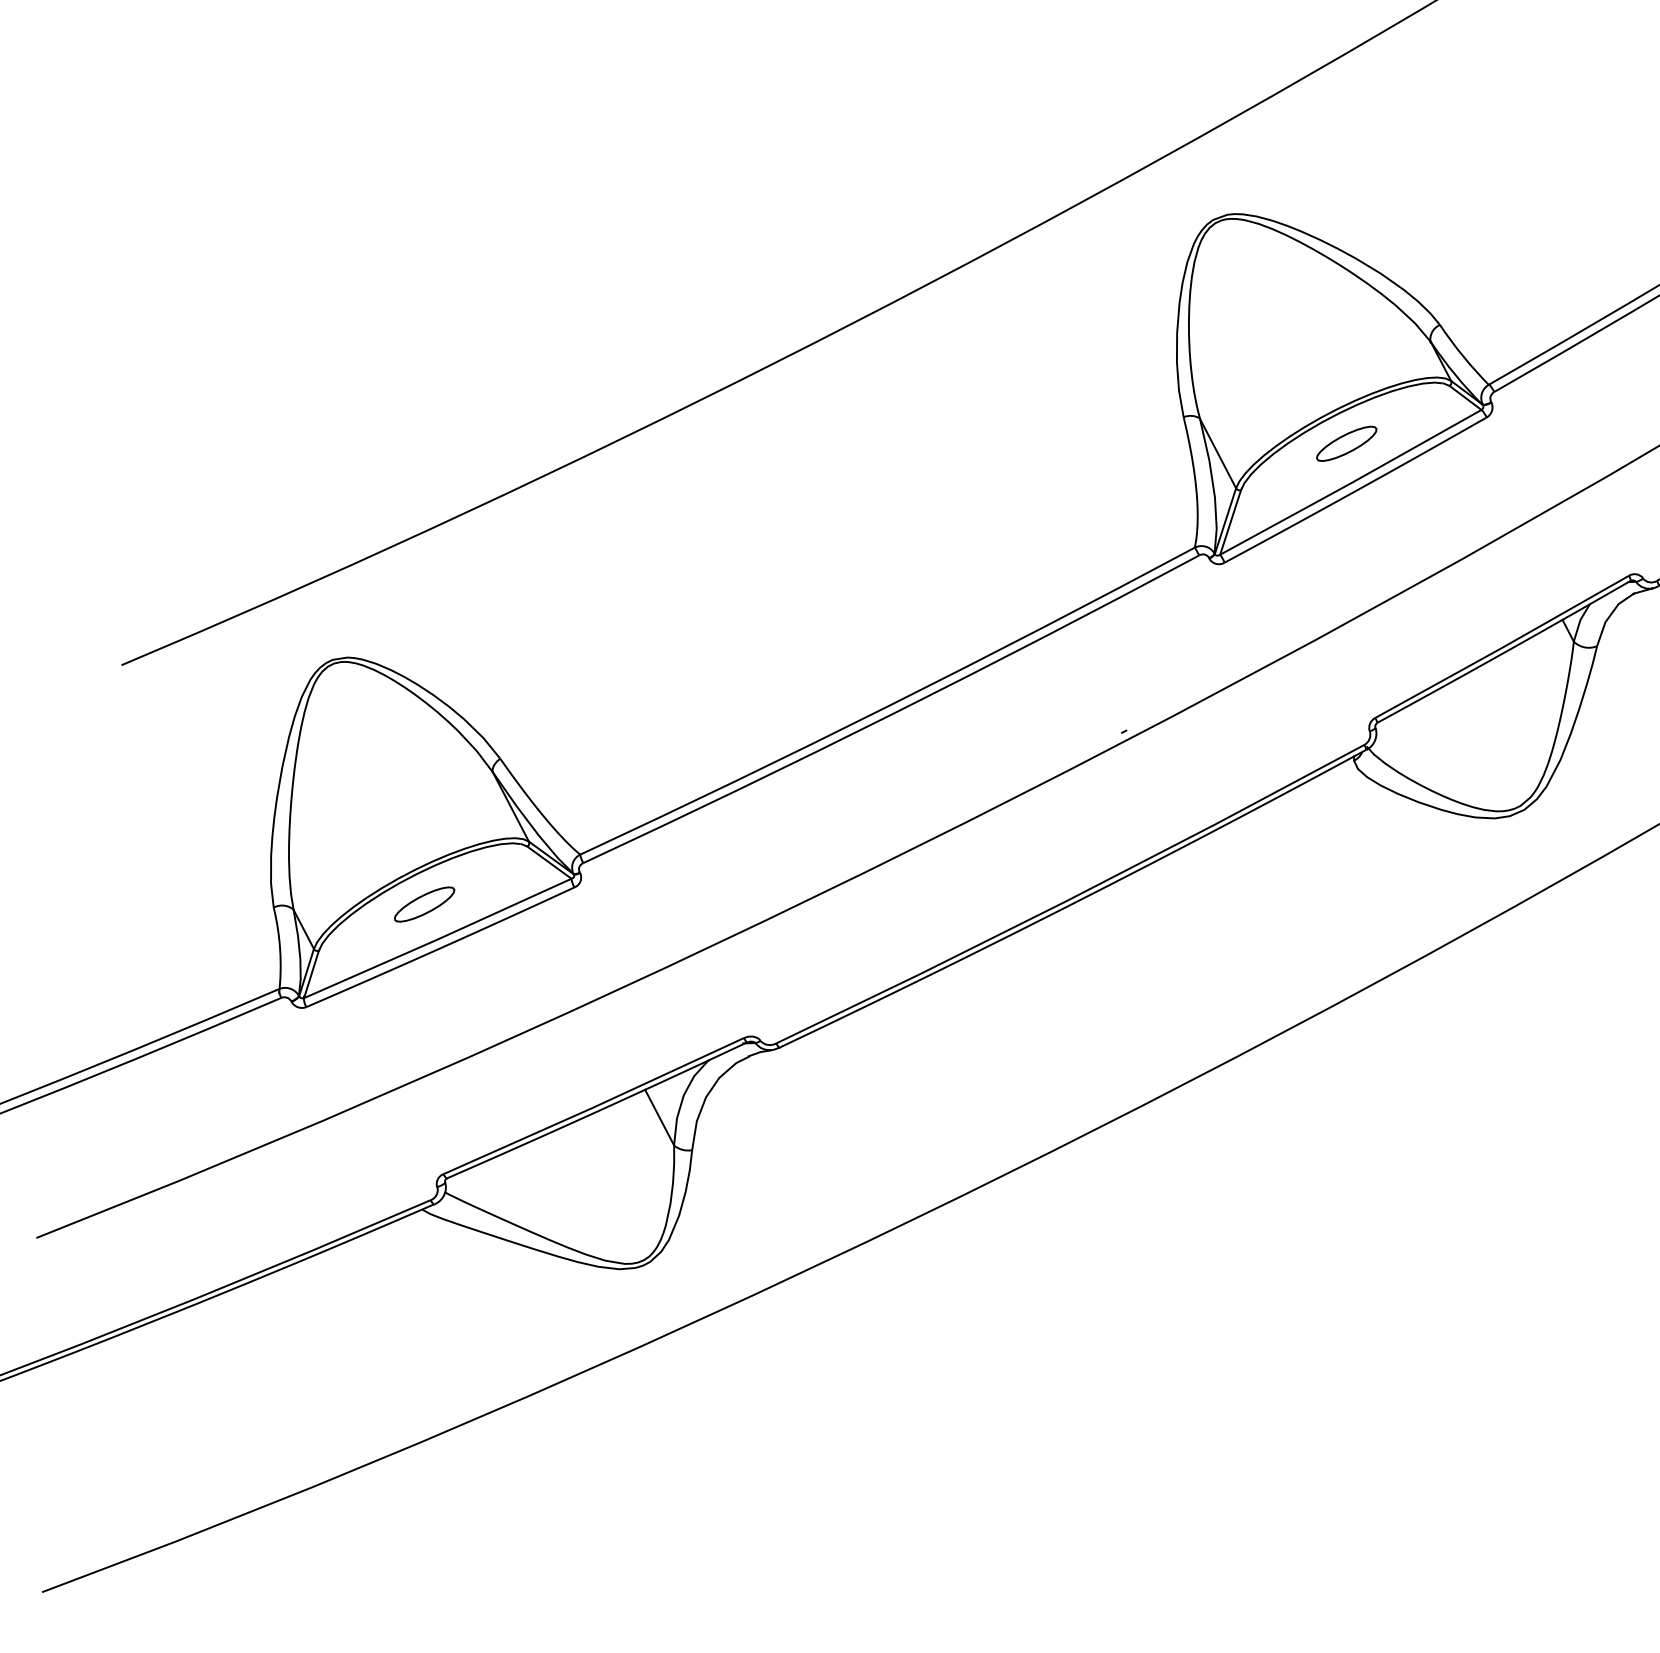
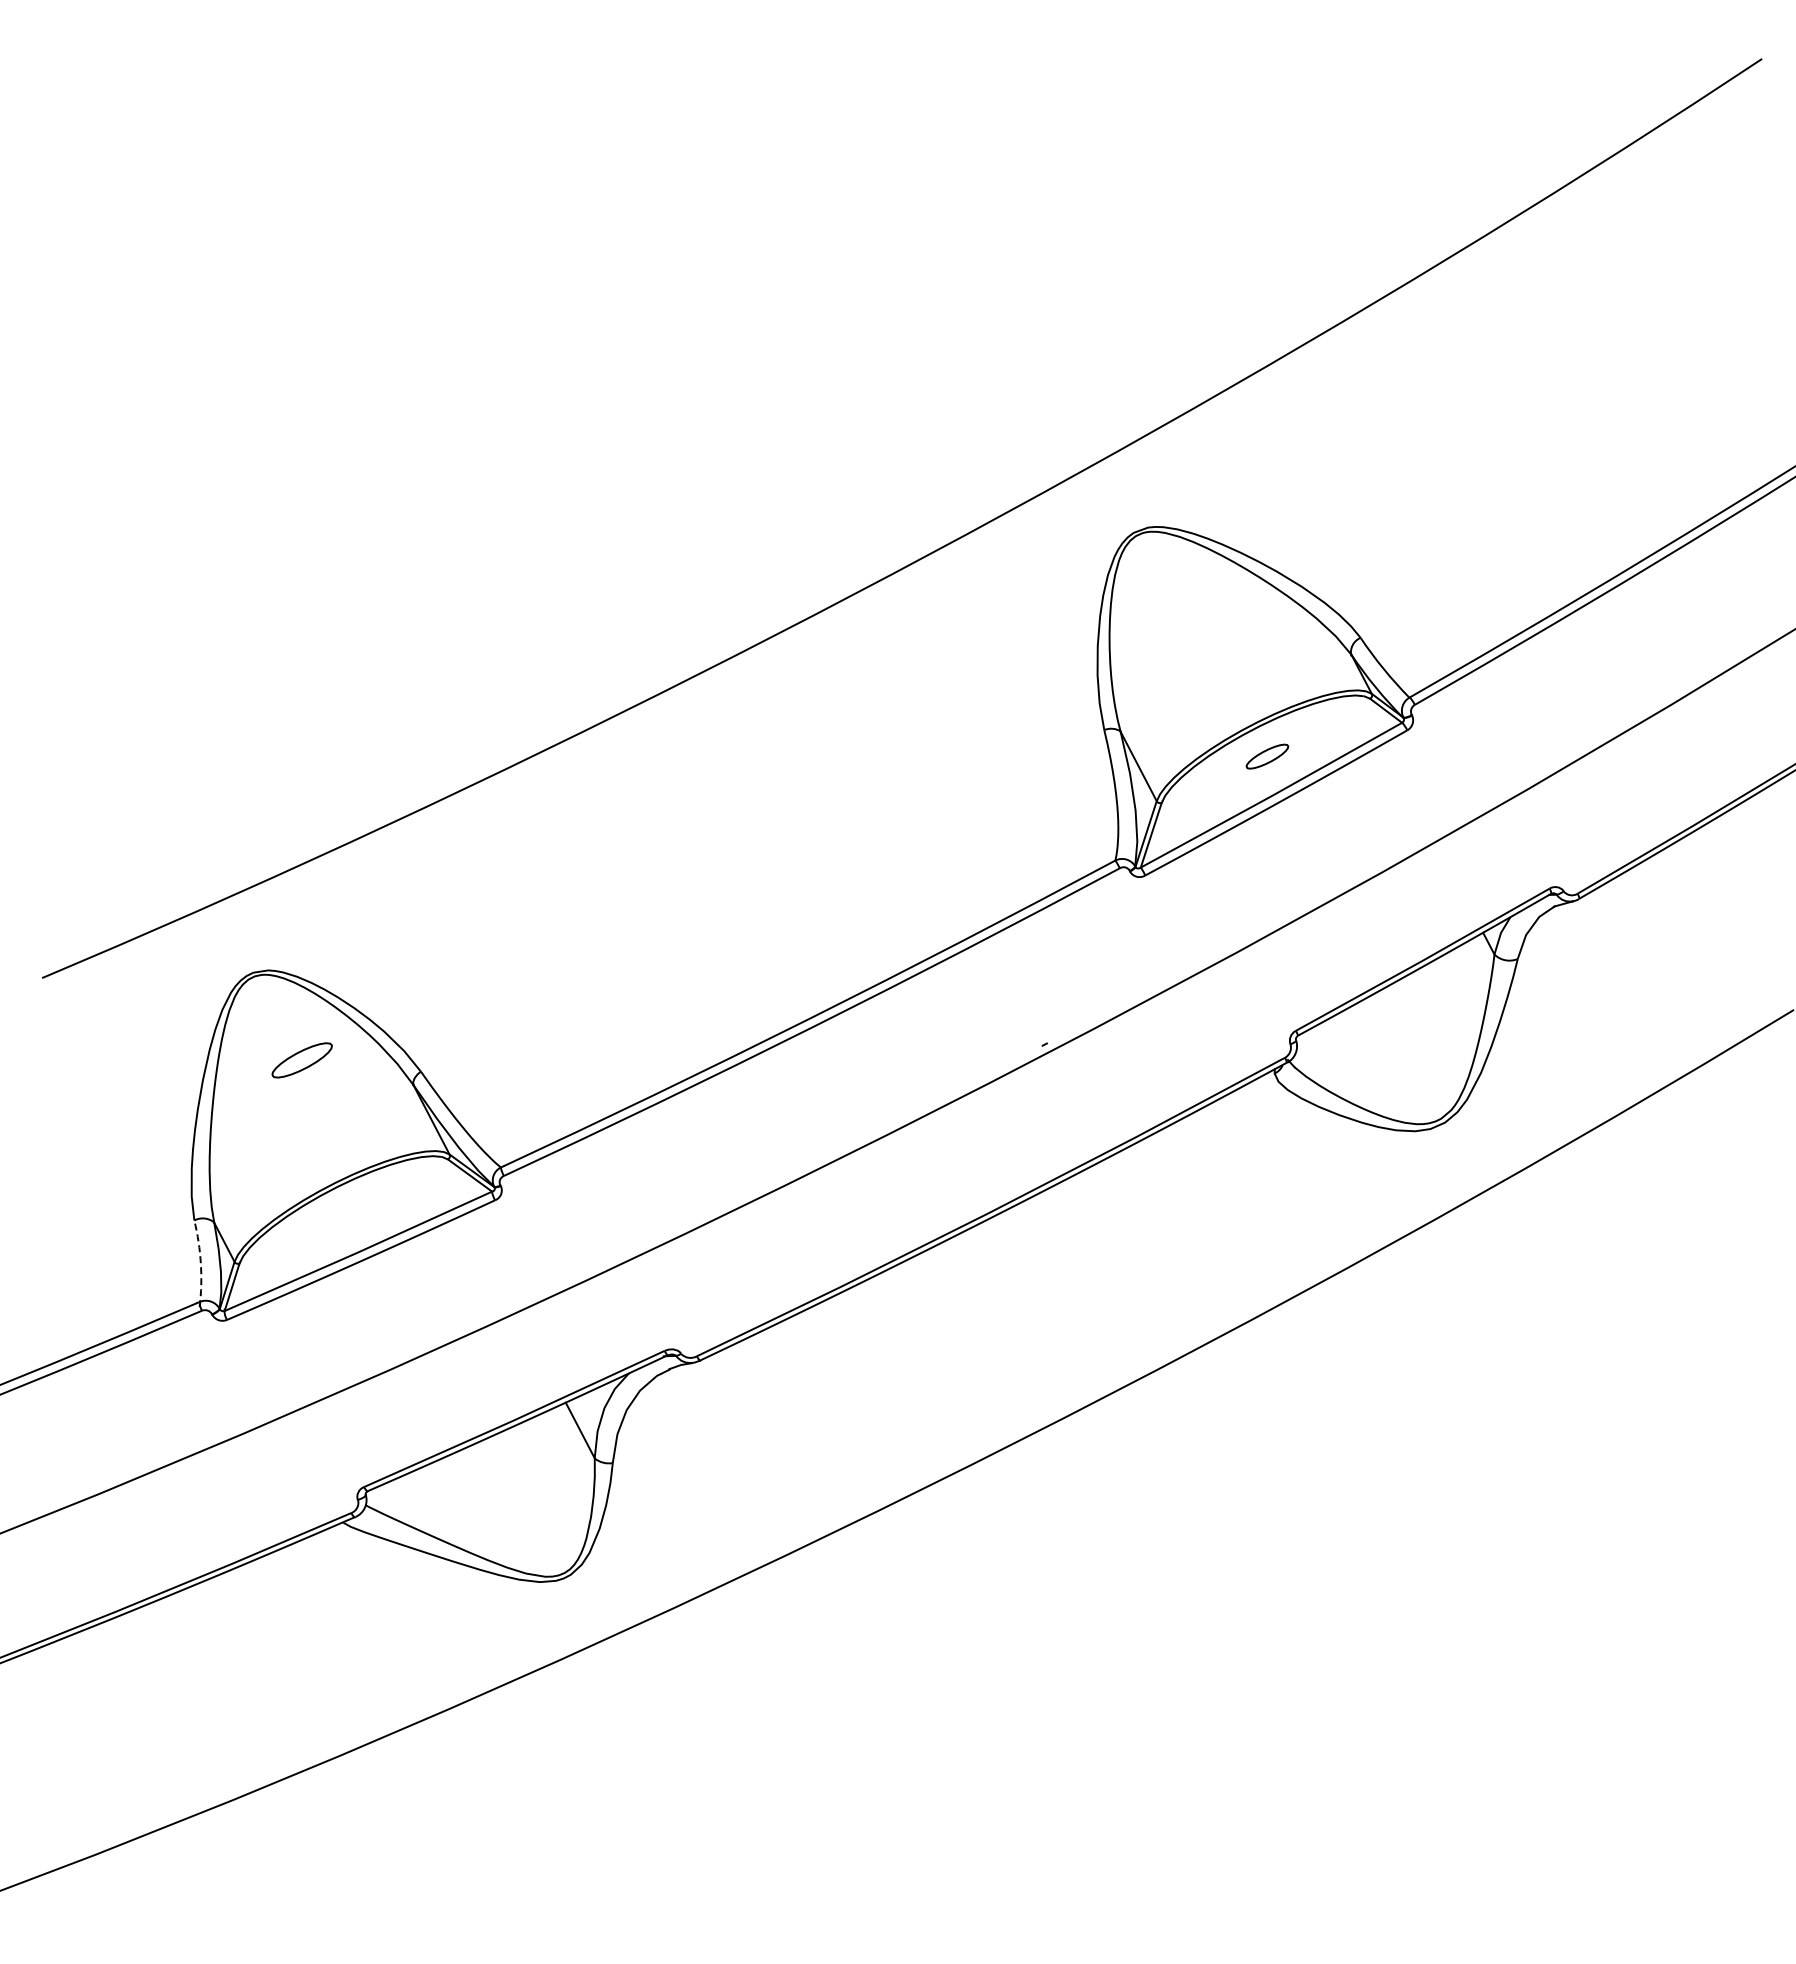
part: (1346, 443) -> (1267, 756), size x0.7
part: (423, 904) -> (301, 1060), moved
arc: (279, 950) -> (200, 1263), solid -> dashed

